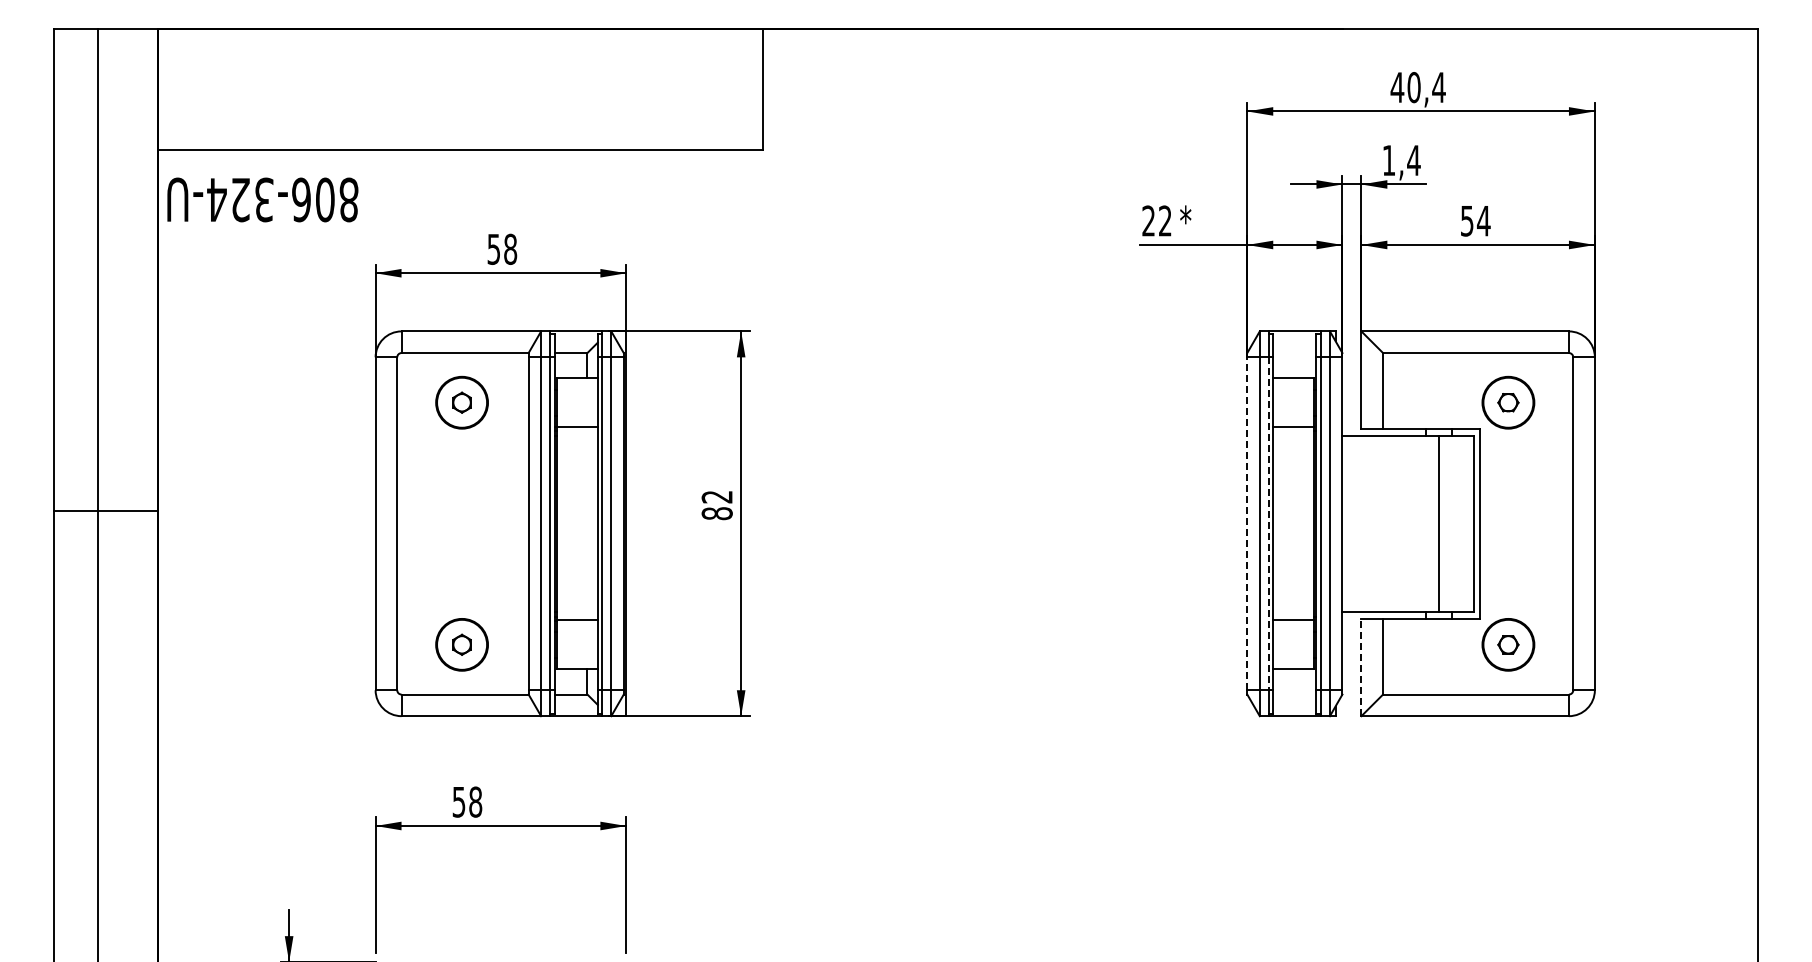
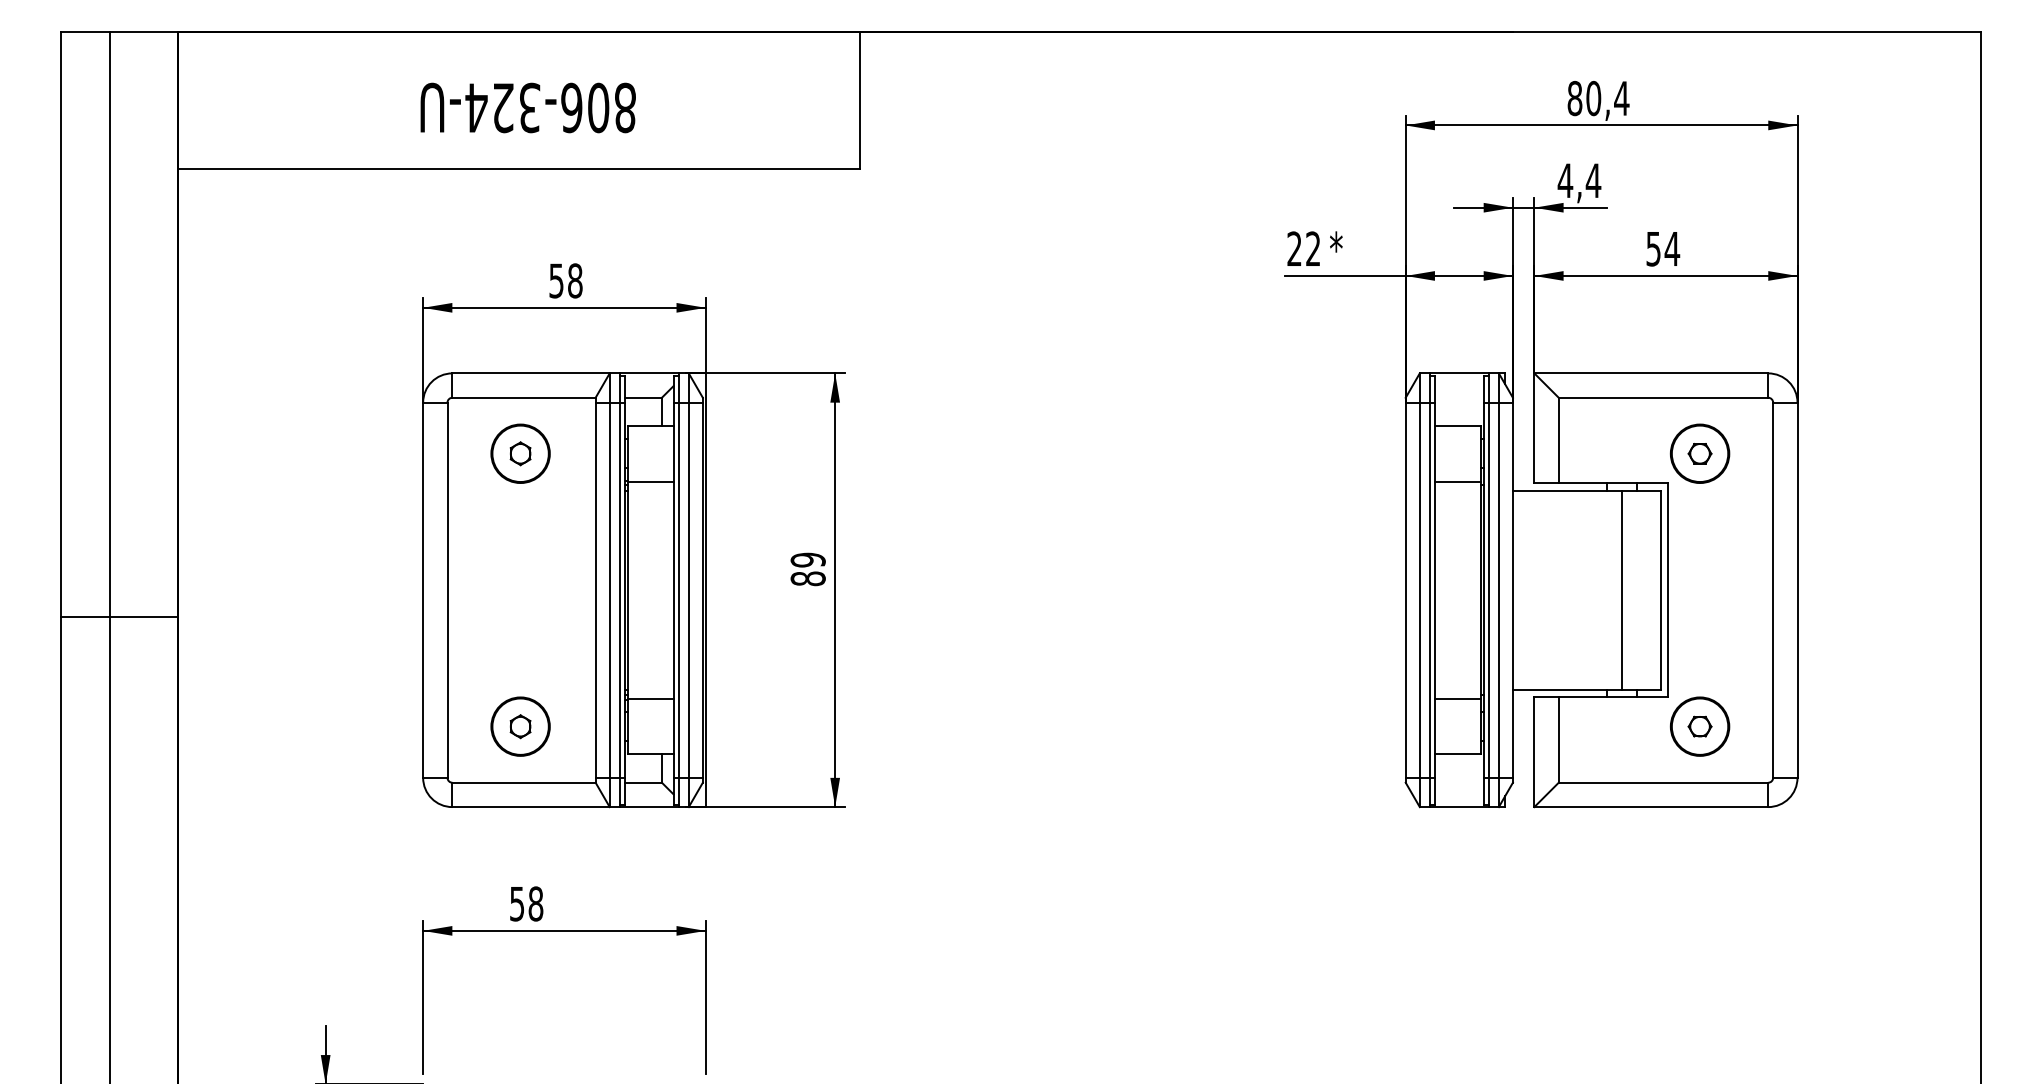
text: (1397, 87) -> (1575, 98), 40,4 -> 80,4
text: (1388, 160) -> (1564, 180), 1,4 -> 4,4
text: (262, 199) -> (527, 107), moved
text: (716, 496) -> (807, 559), 82 -> 89
line: (106, 510) -> (119, 616), moved
line: (1247, 523) -> (1405, 589), dashed -> solid
line: (1268, 524) -> (1429, 591), dashed -> solid
line: (1361, 667) -> (1534, 752), dashed -> solid

